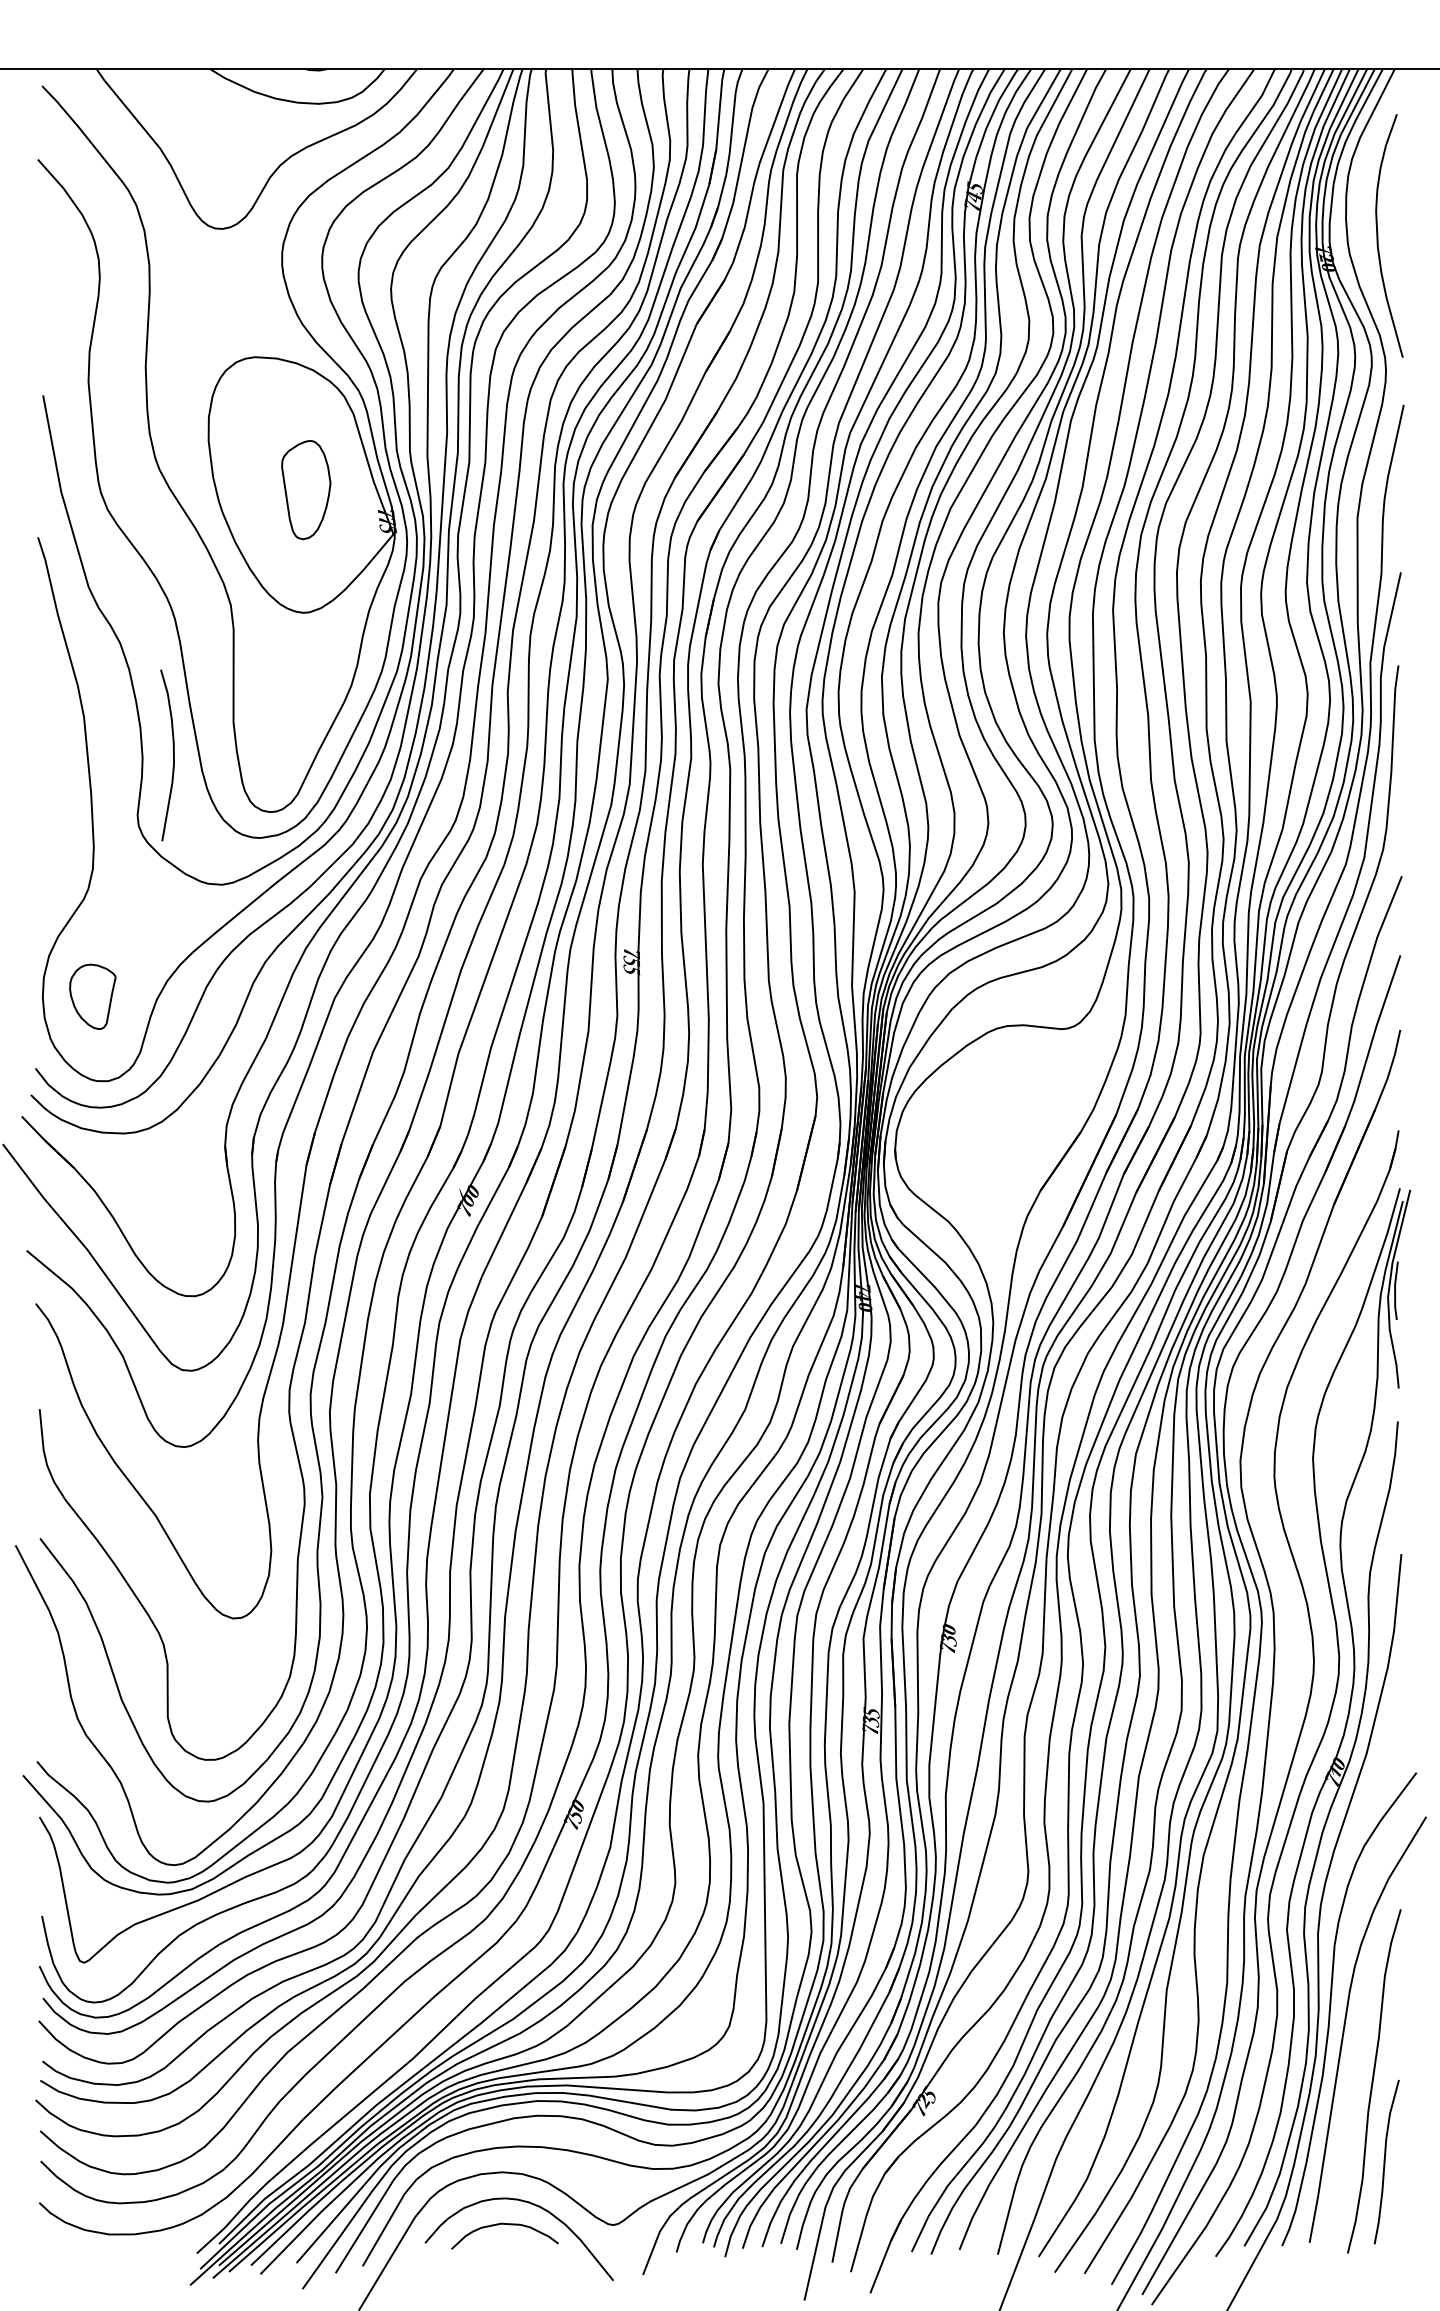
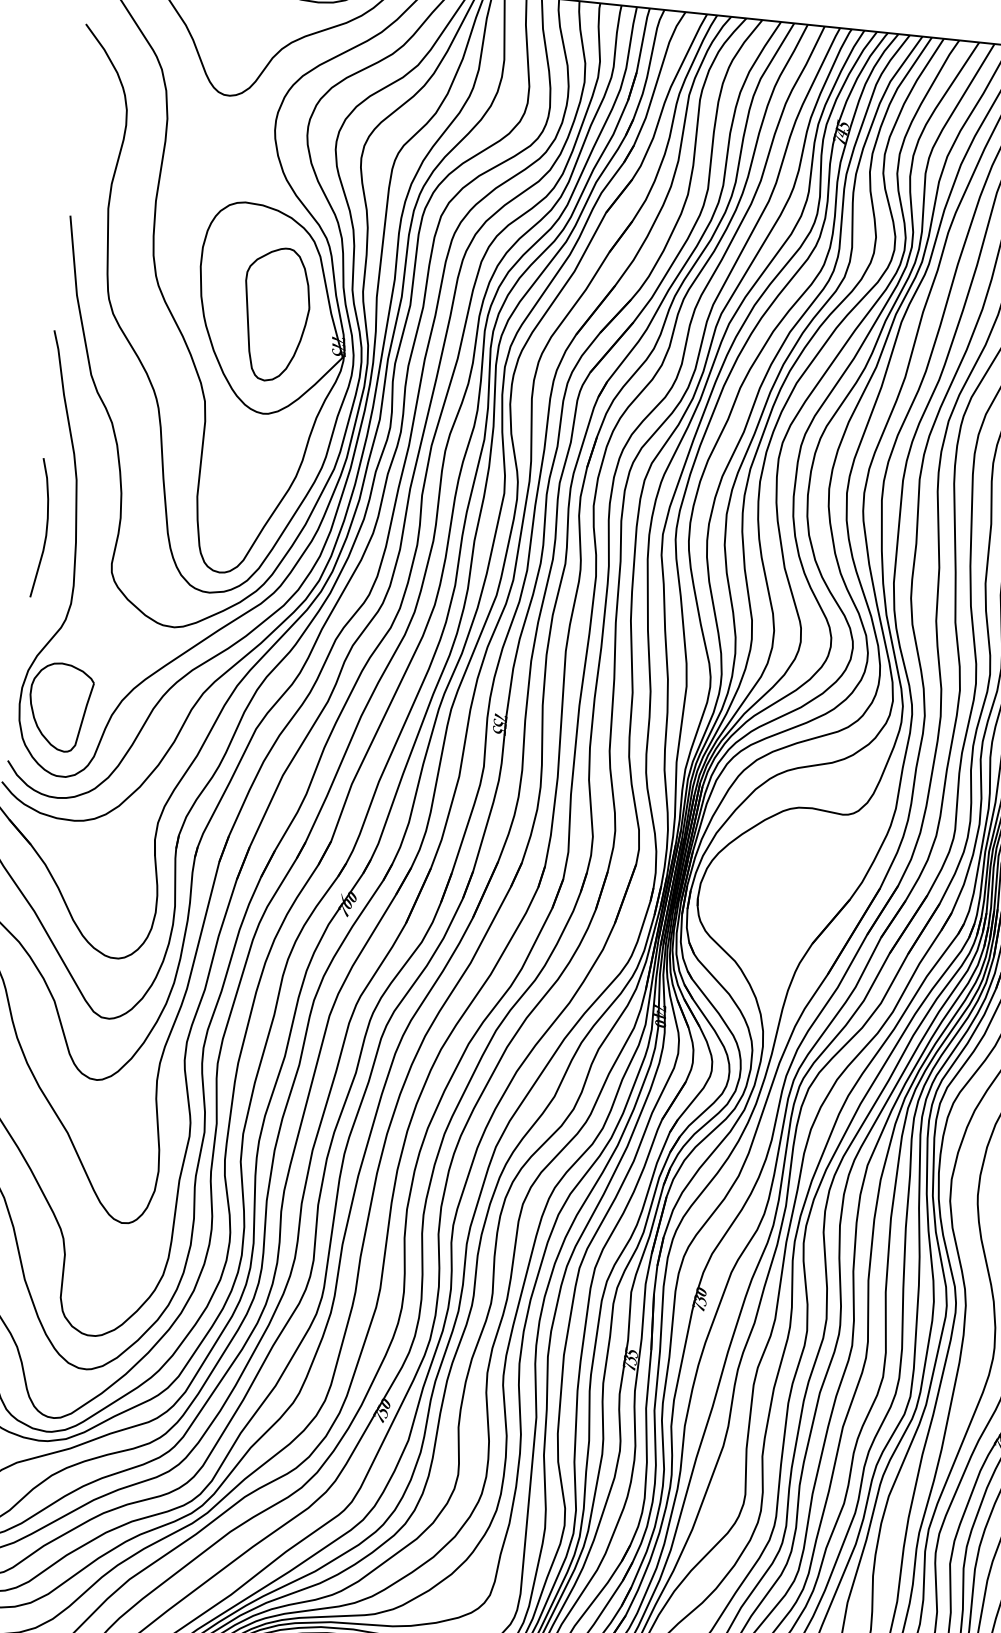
part: (306, 489) -> (276, 314), size x1.67
curve: (173, 755) -> (46, 528), moved
part: (92, 996) -> (60, 707), size x1.67

